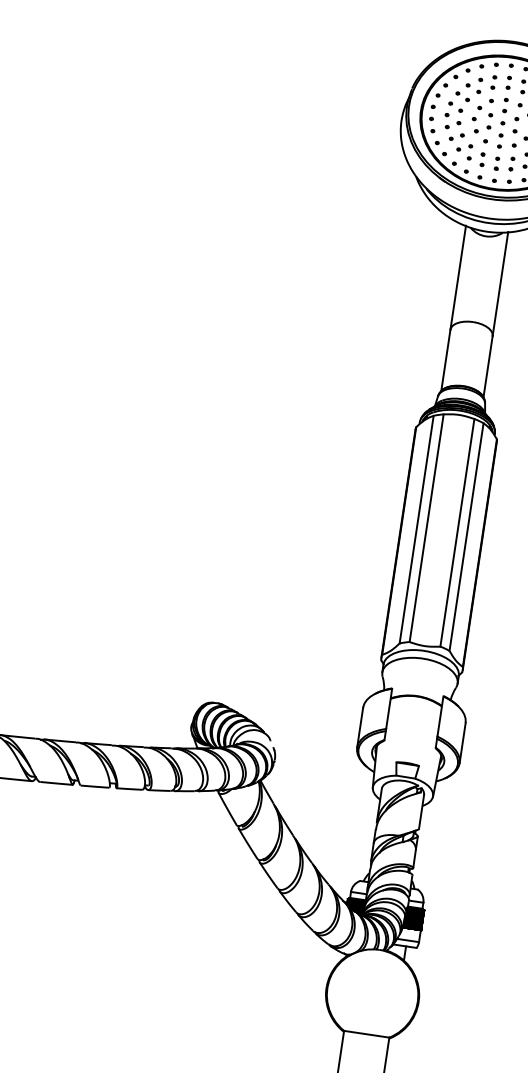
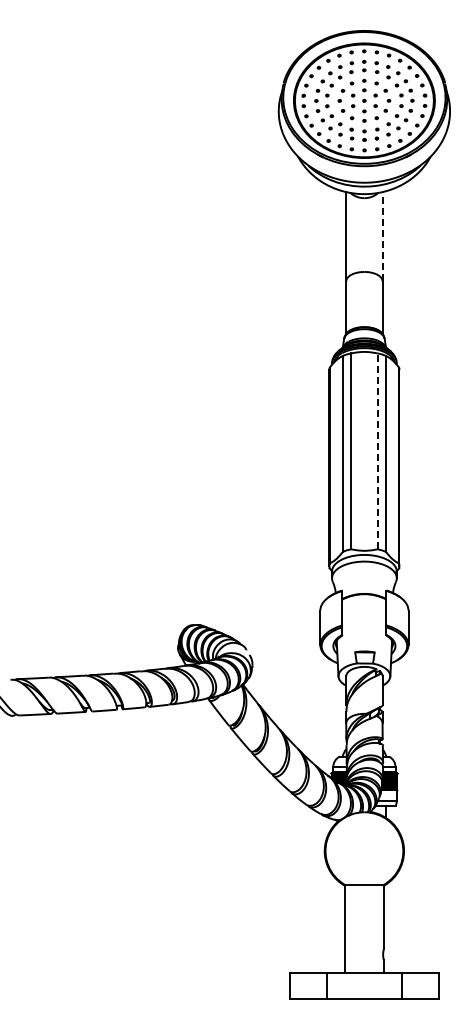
line: (500, 284) -> (382, 236), solid -> dashed
line: (457, 532) -> (377, 451), solid -> dashed

